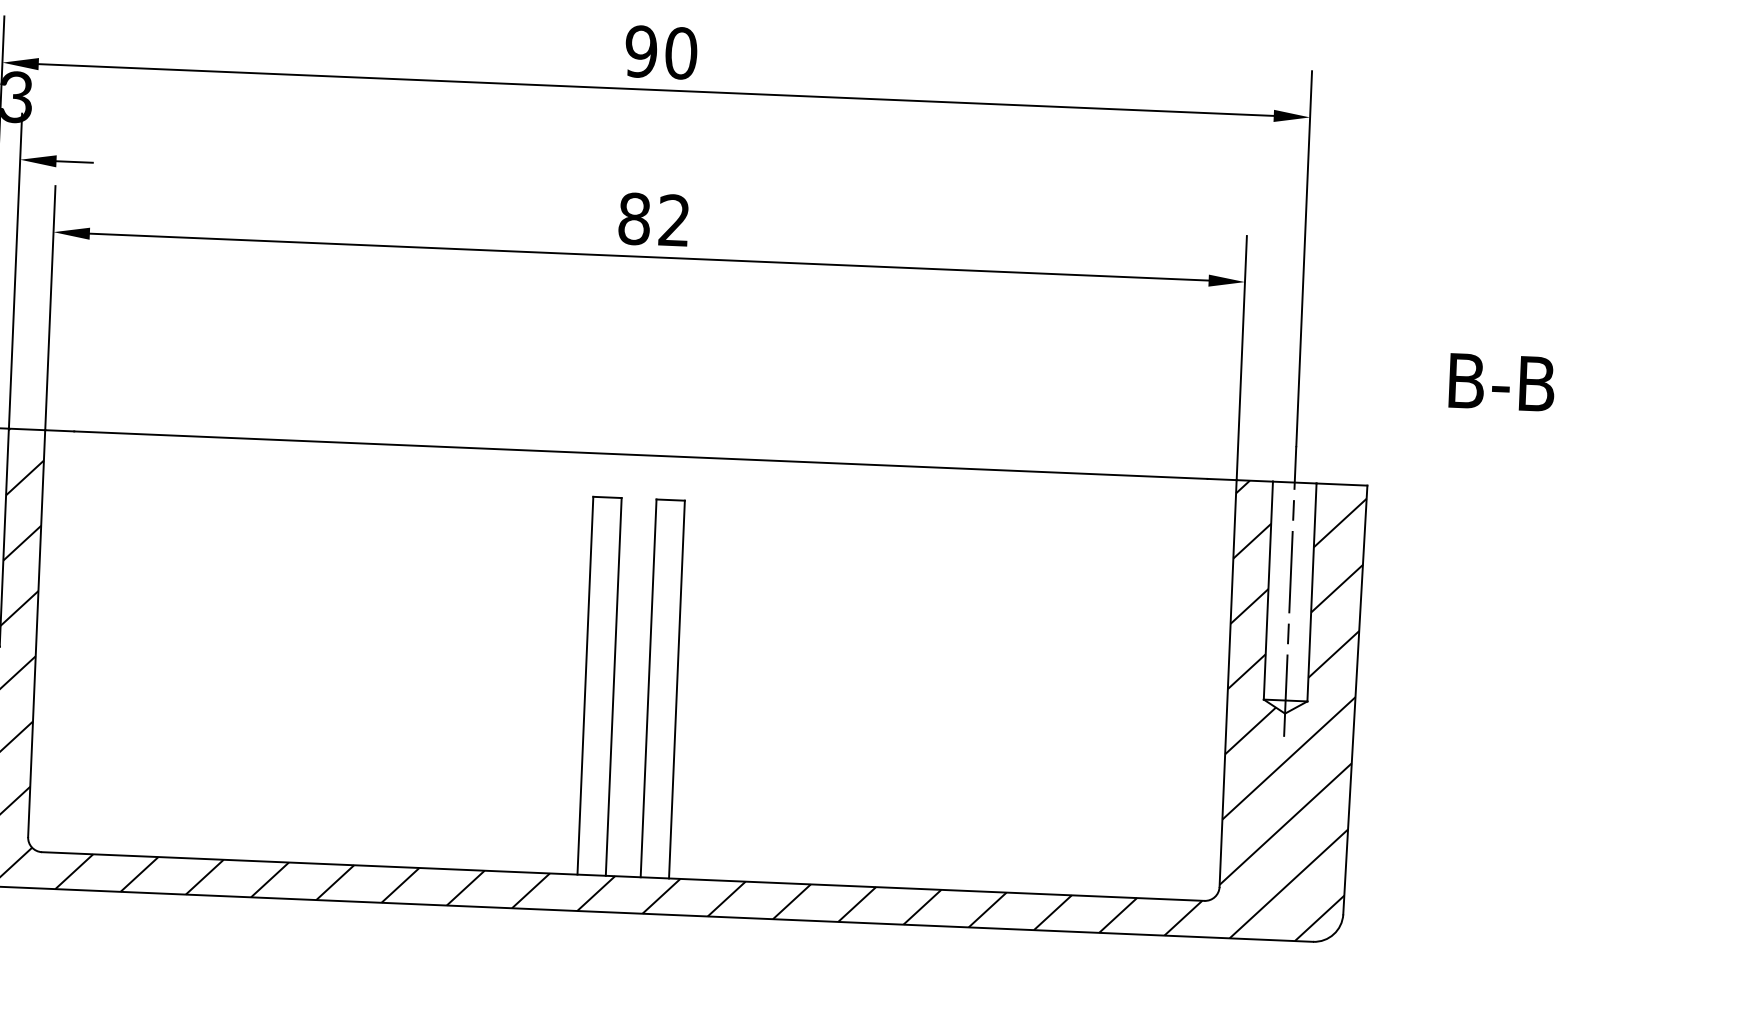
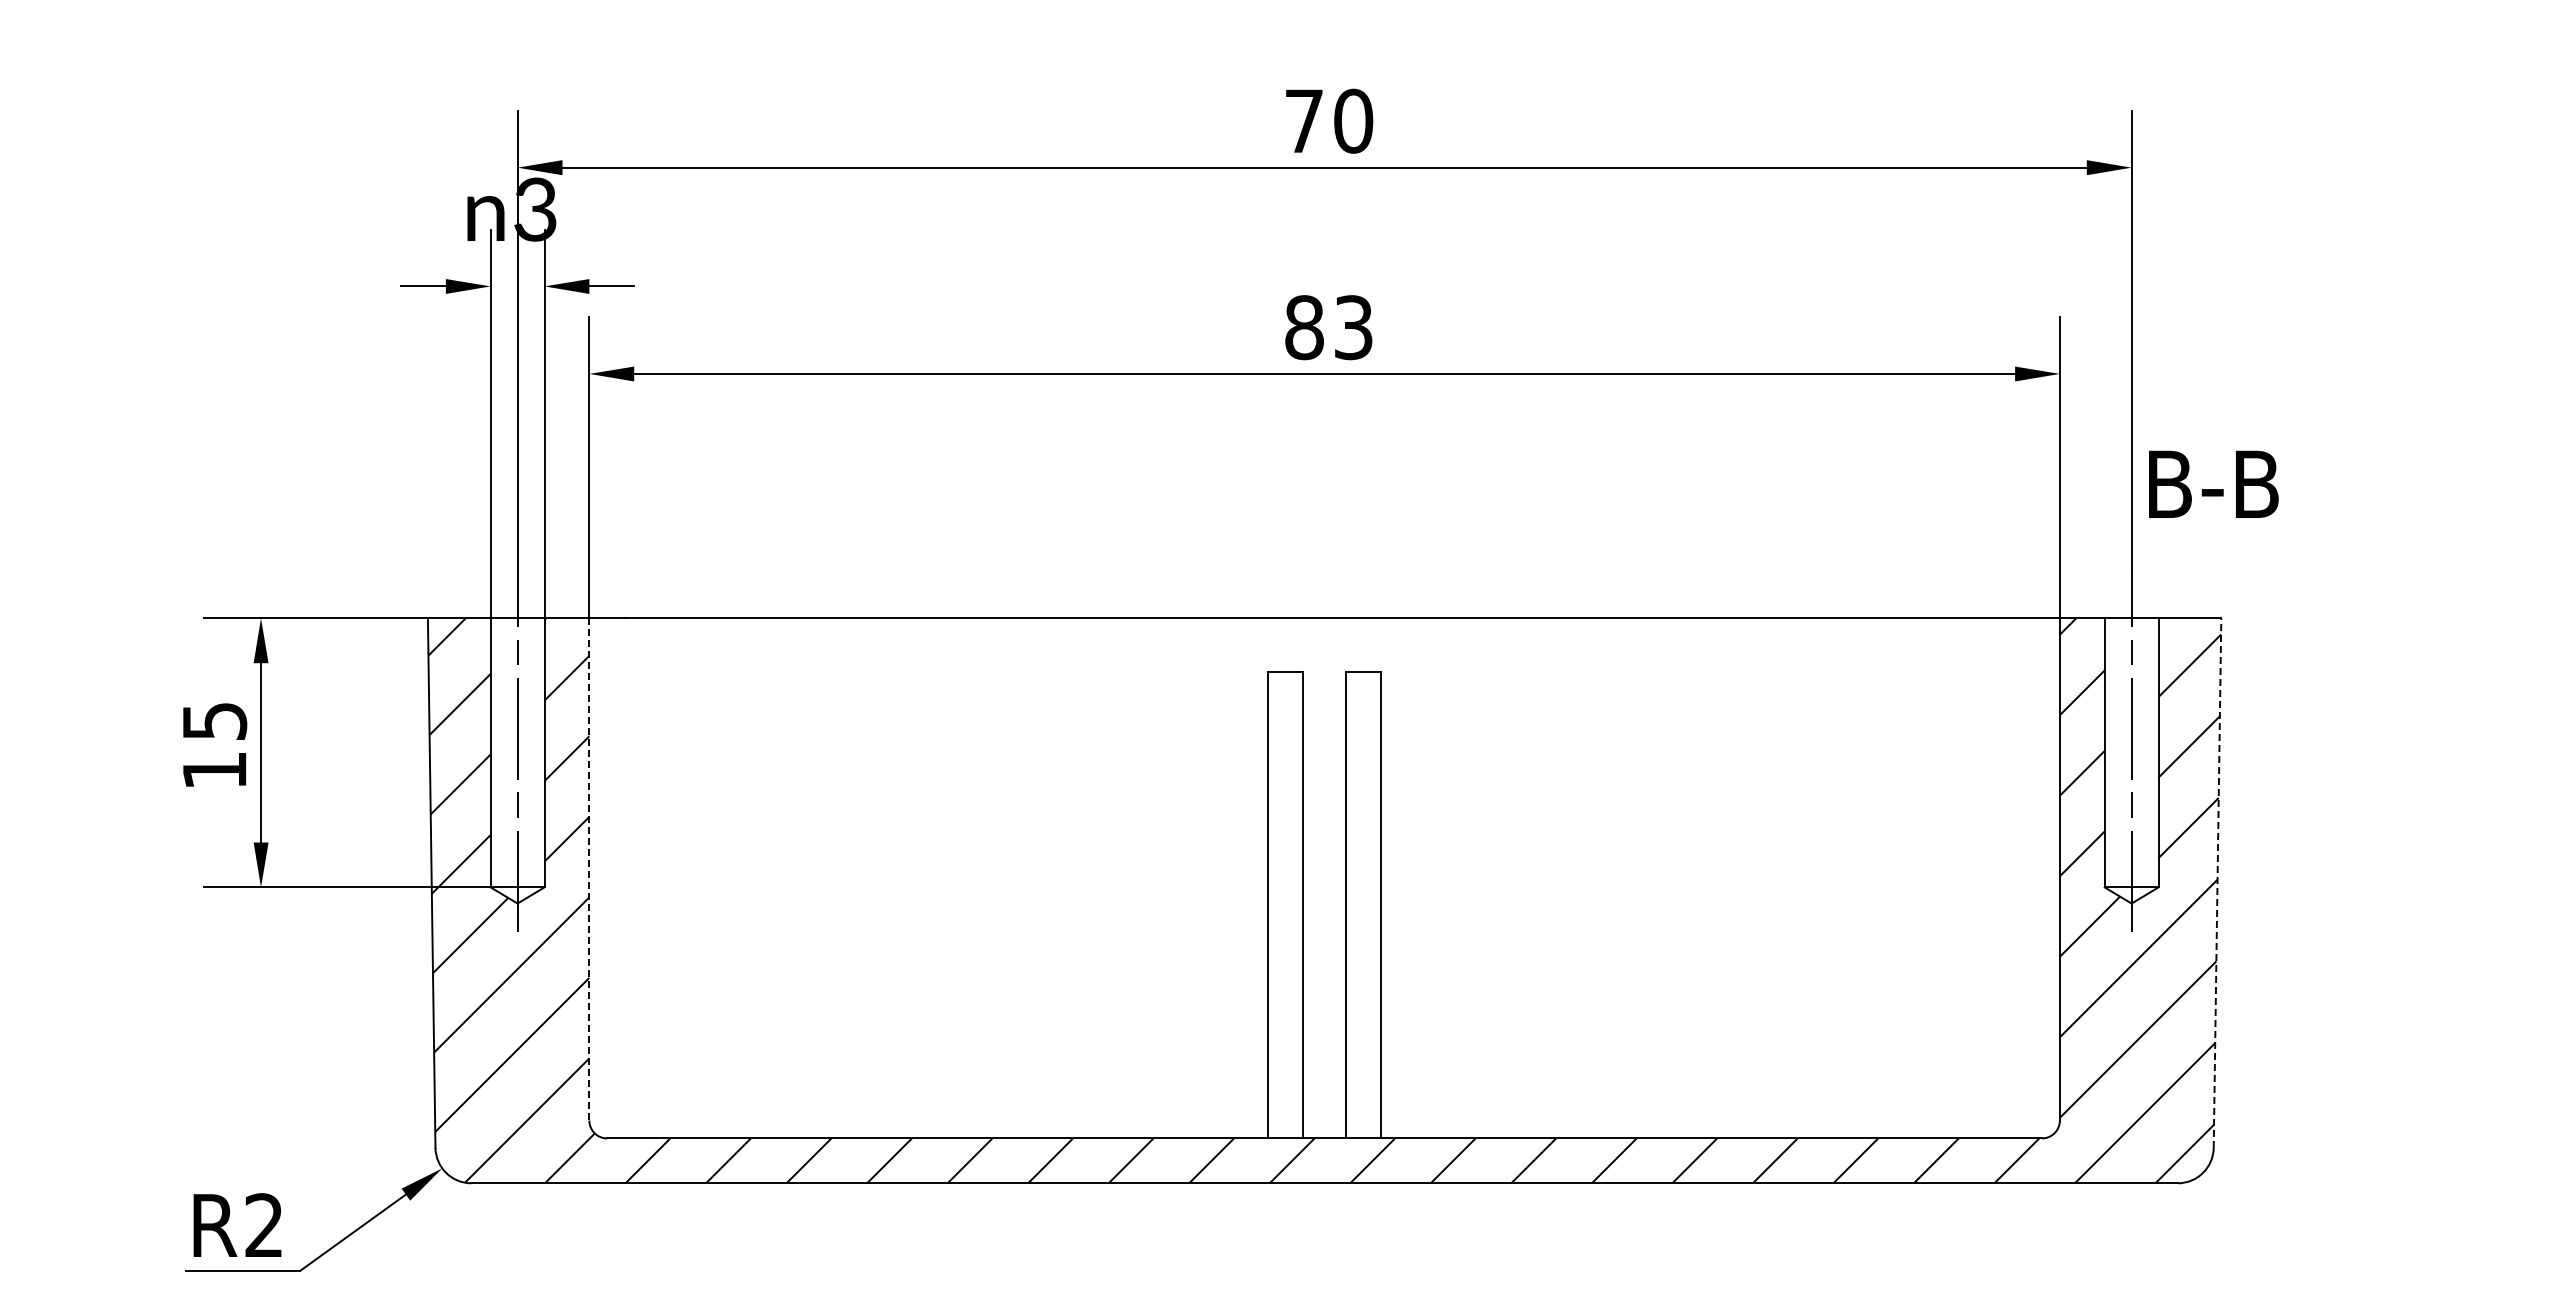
text: (640, 51) -> (1303, 120), 90 -> 70
text: (674, 220) -> (1353, 327), 82 -> 83
text: (1501, 381) -> (2213, 483), moved
line: (36, 633) -> (589, 869), solid -> dashed
line: (1355, 700) -> (2217, 883), solid -> dashed

